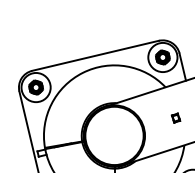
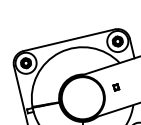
part: (176, 118) -> (116, 87), moved

